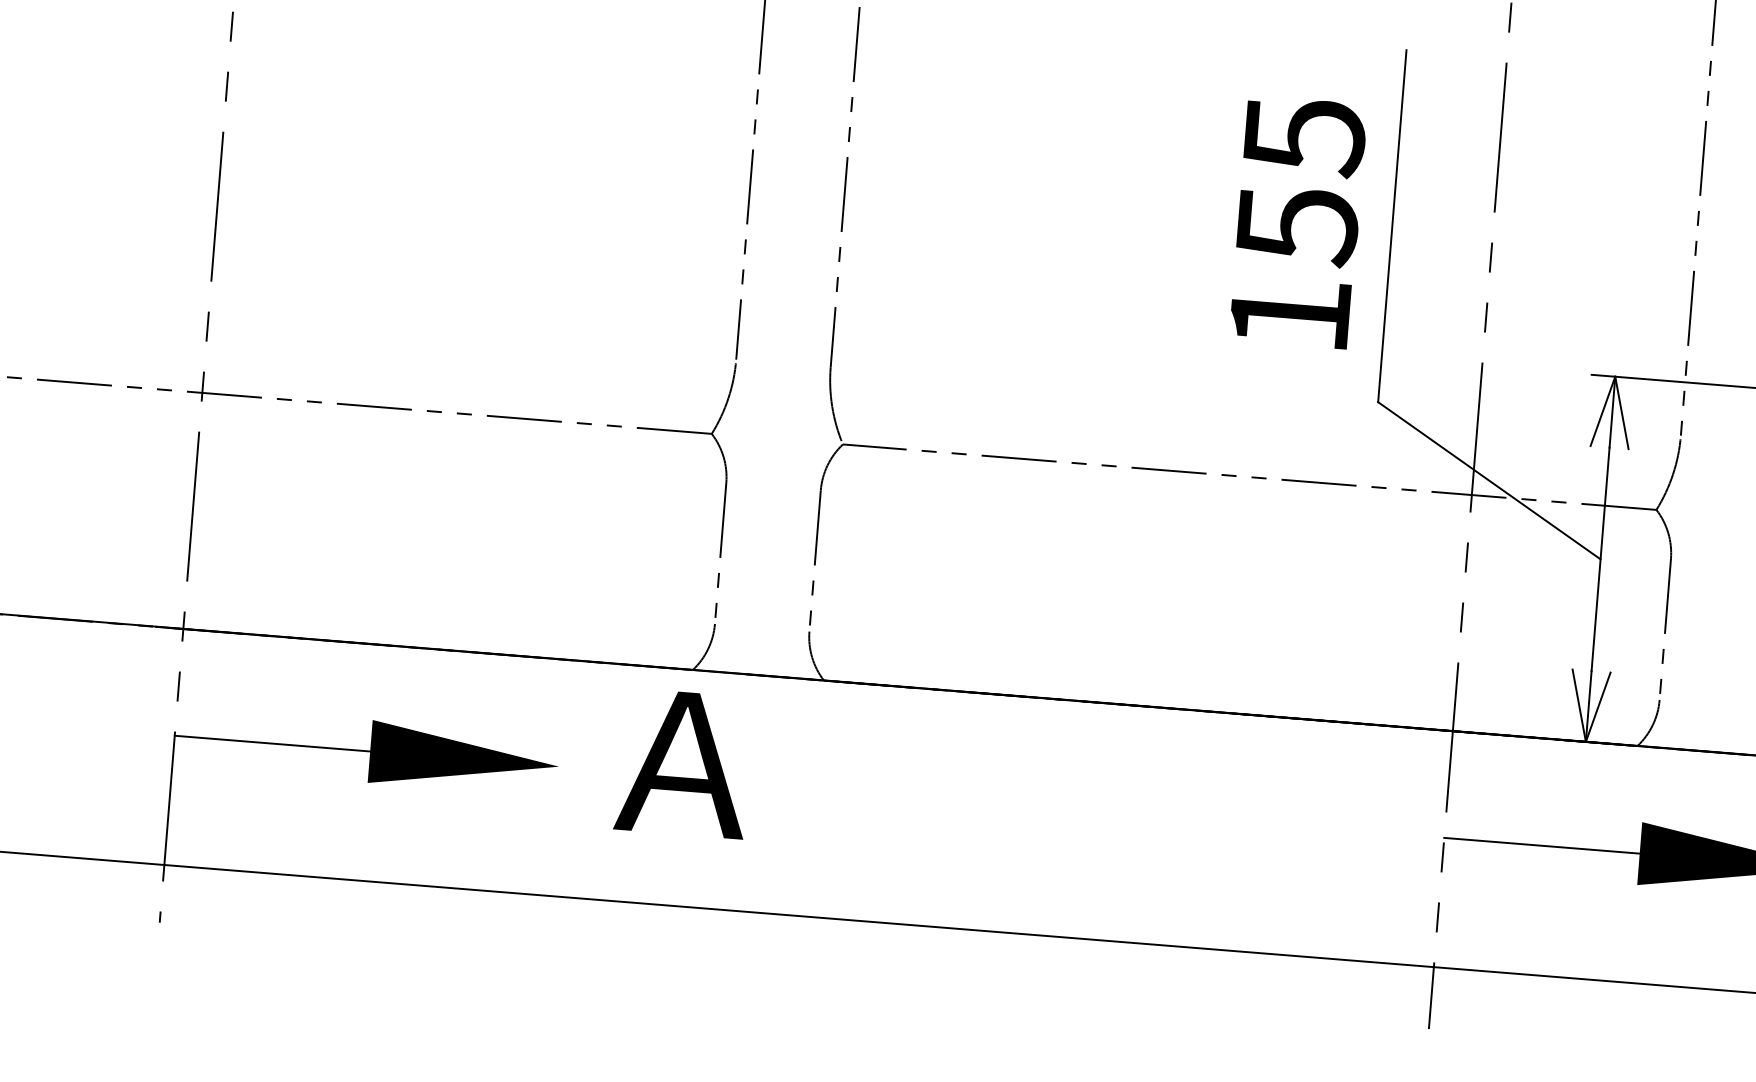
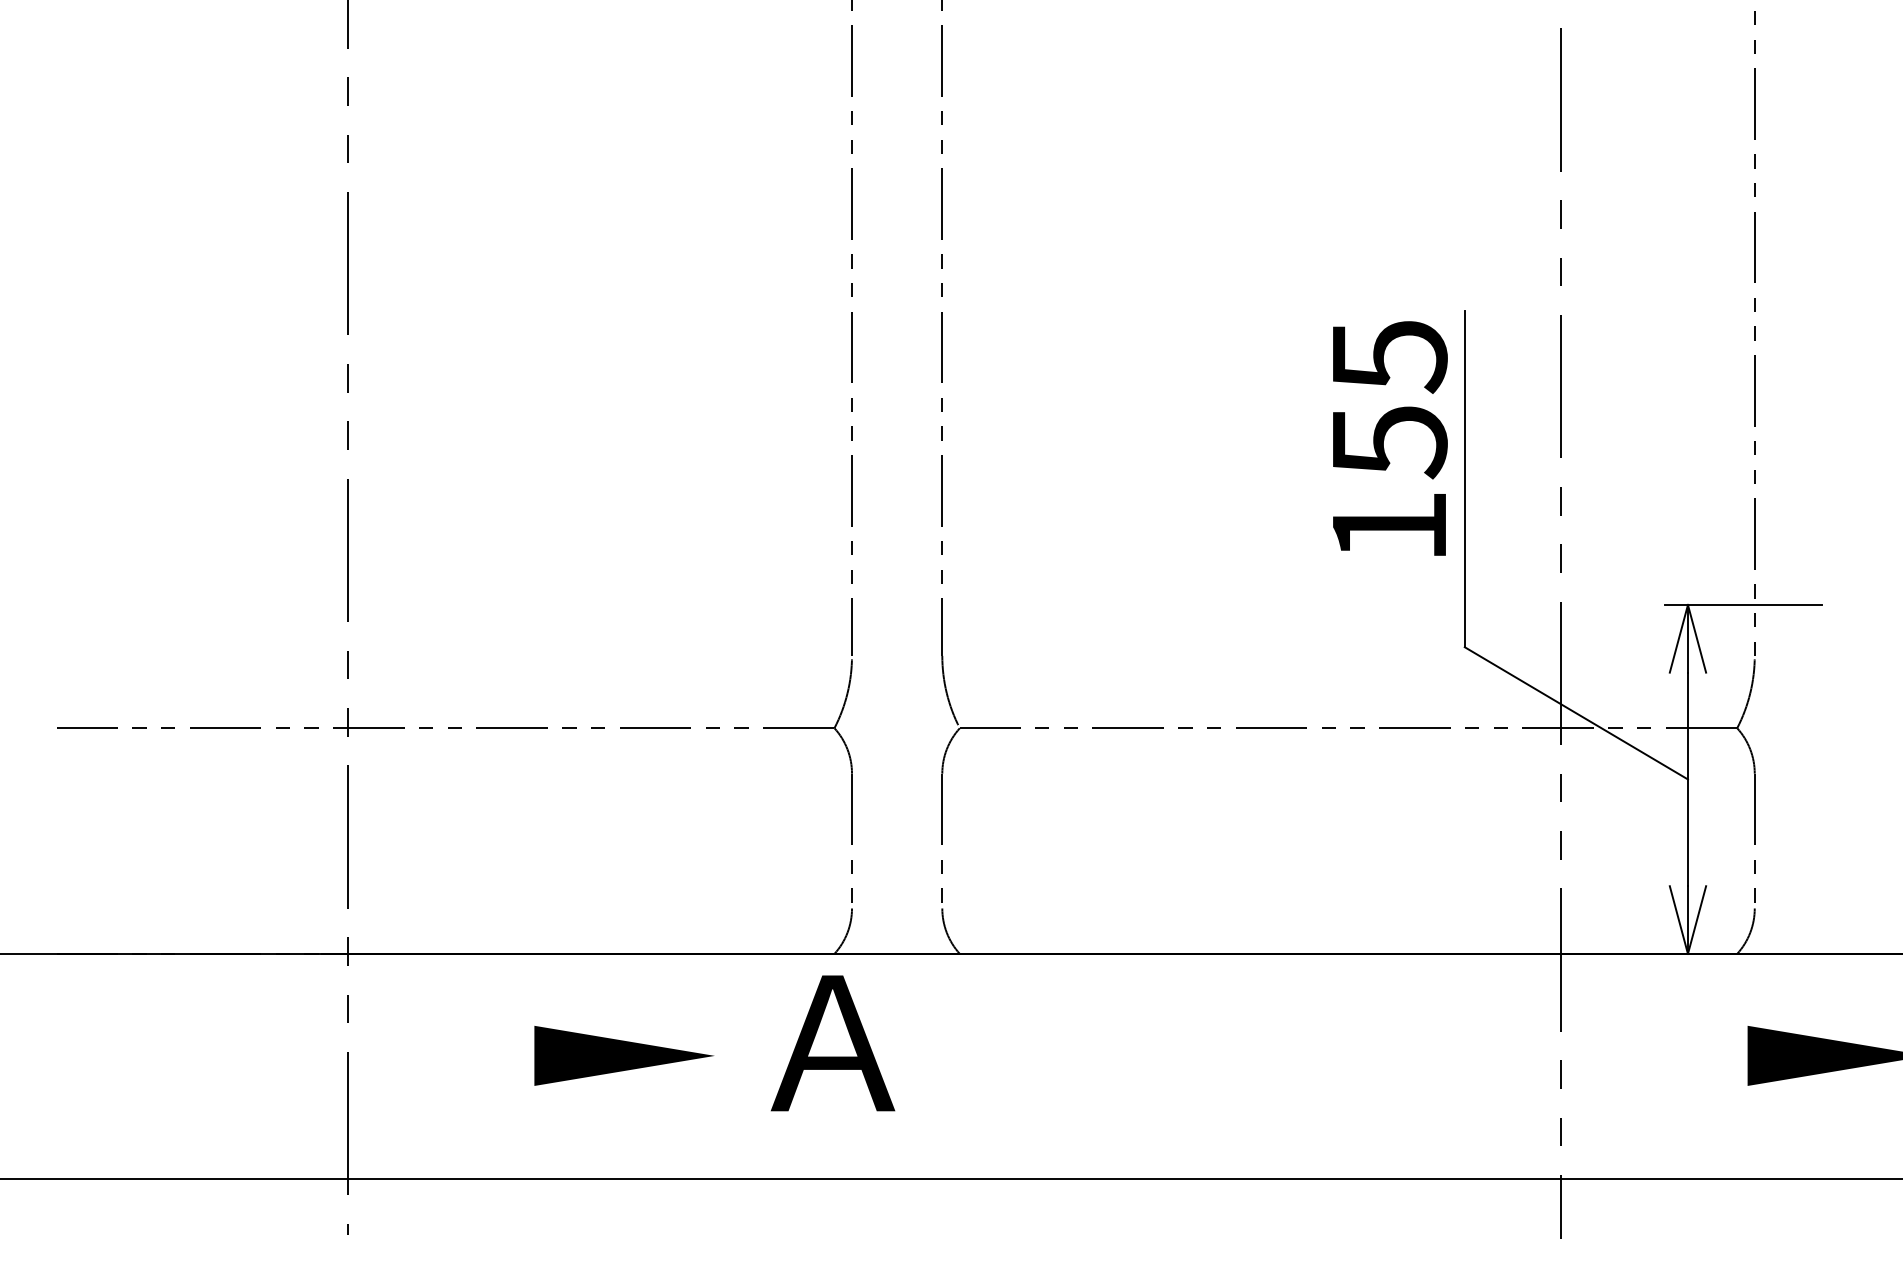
text: (1298, 222) -> (1390, 438), moved
line: (271, 743) -> (440, 1055), removed
line: (1541, 845) -> (1653, 1055), removed

